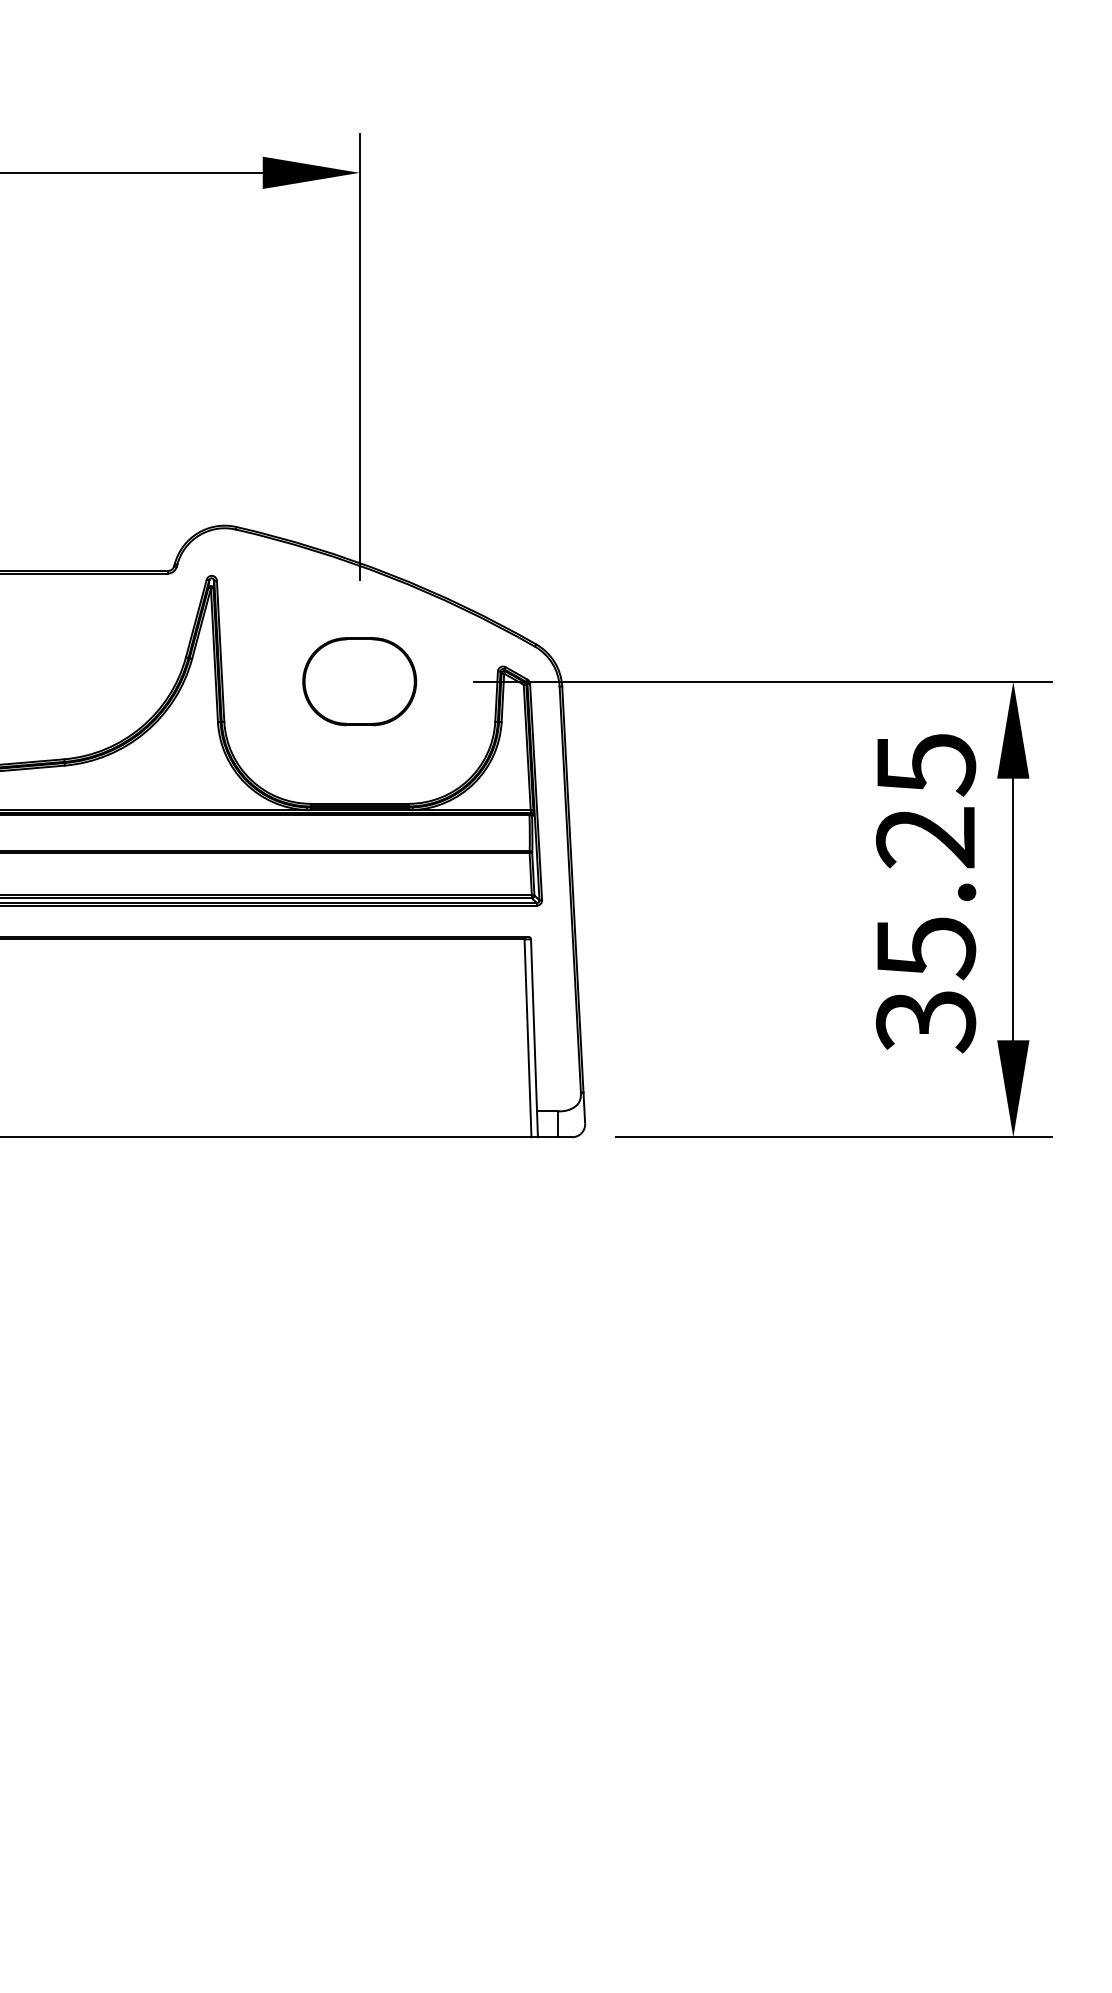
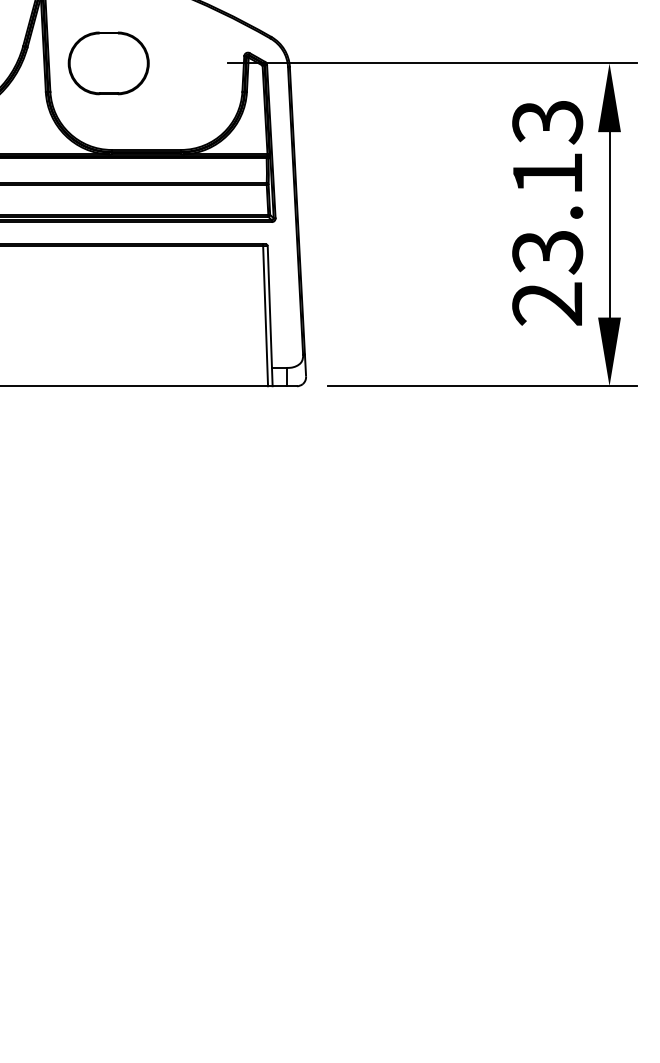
part: (359, 681) -> (108, 63), moved
text: (926, 893) -> (548, 213), 35.25 -> 23.13

